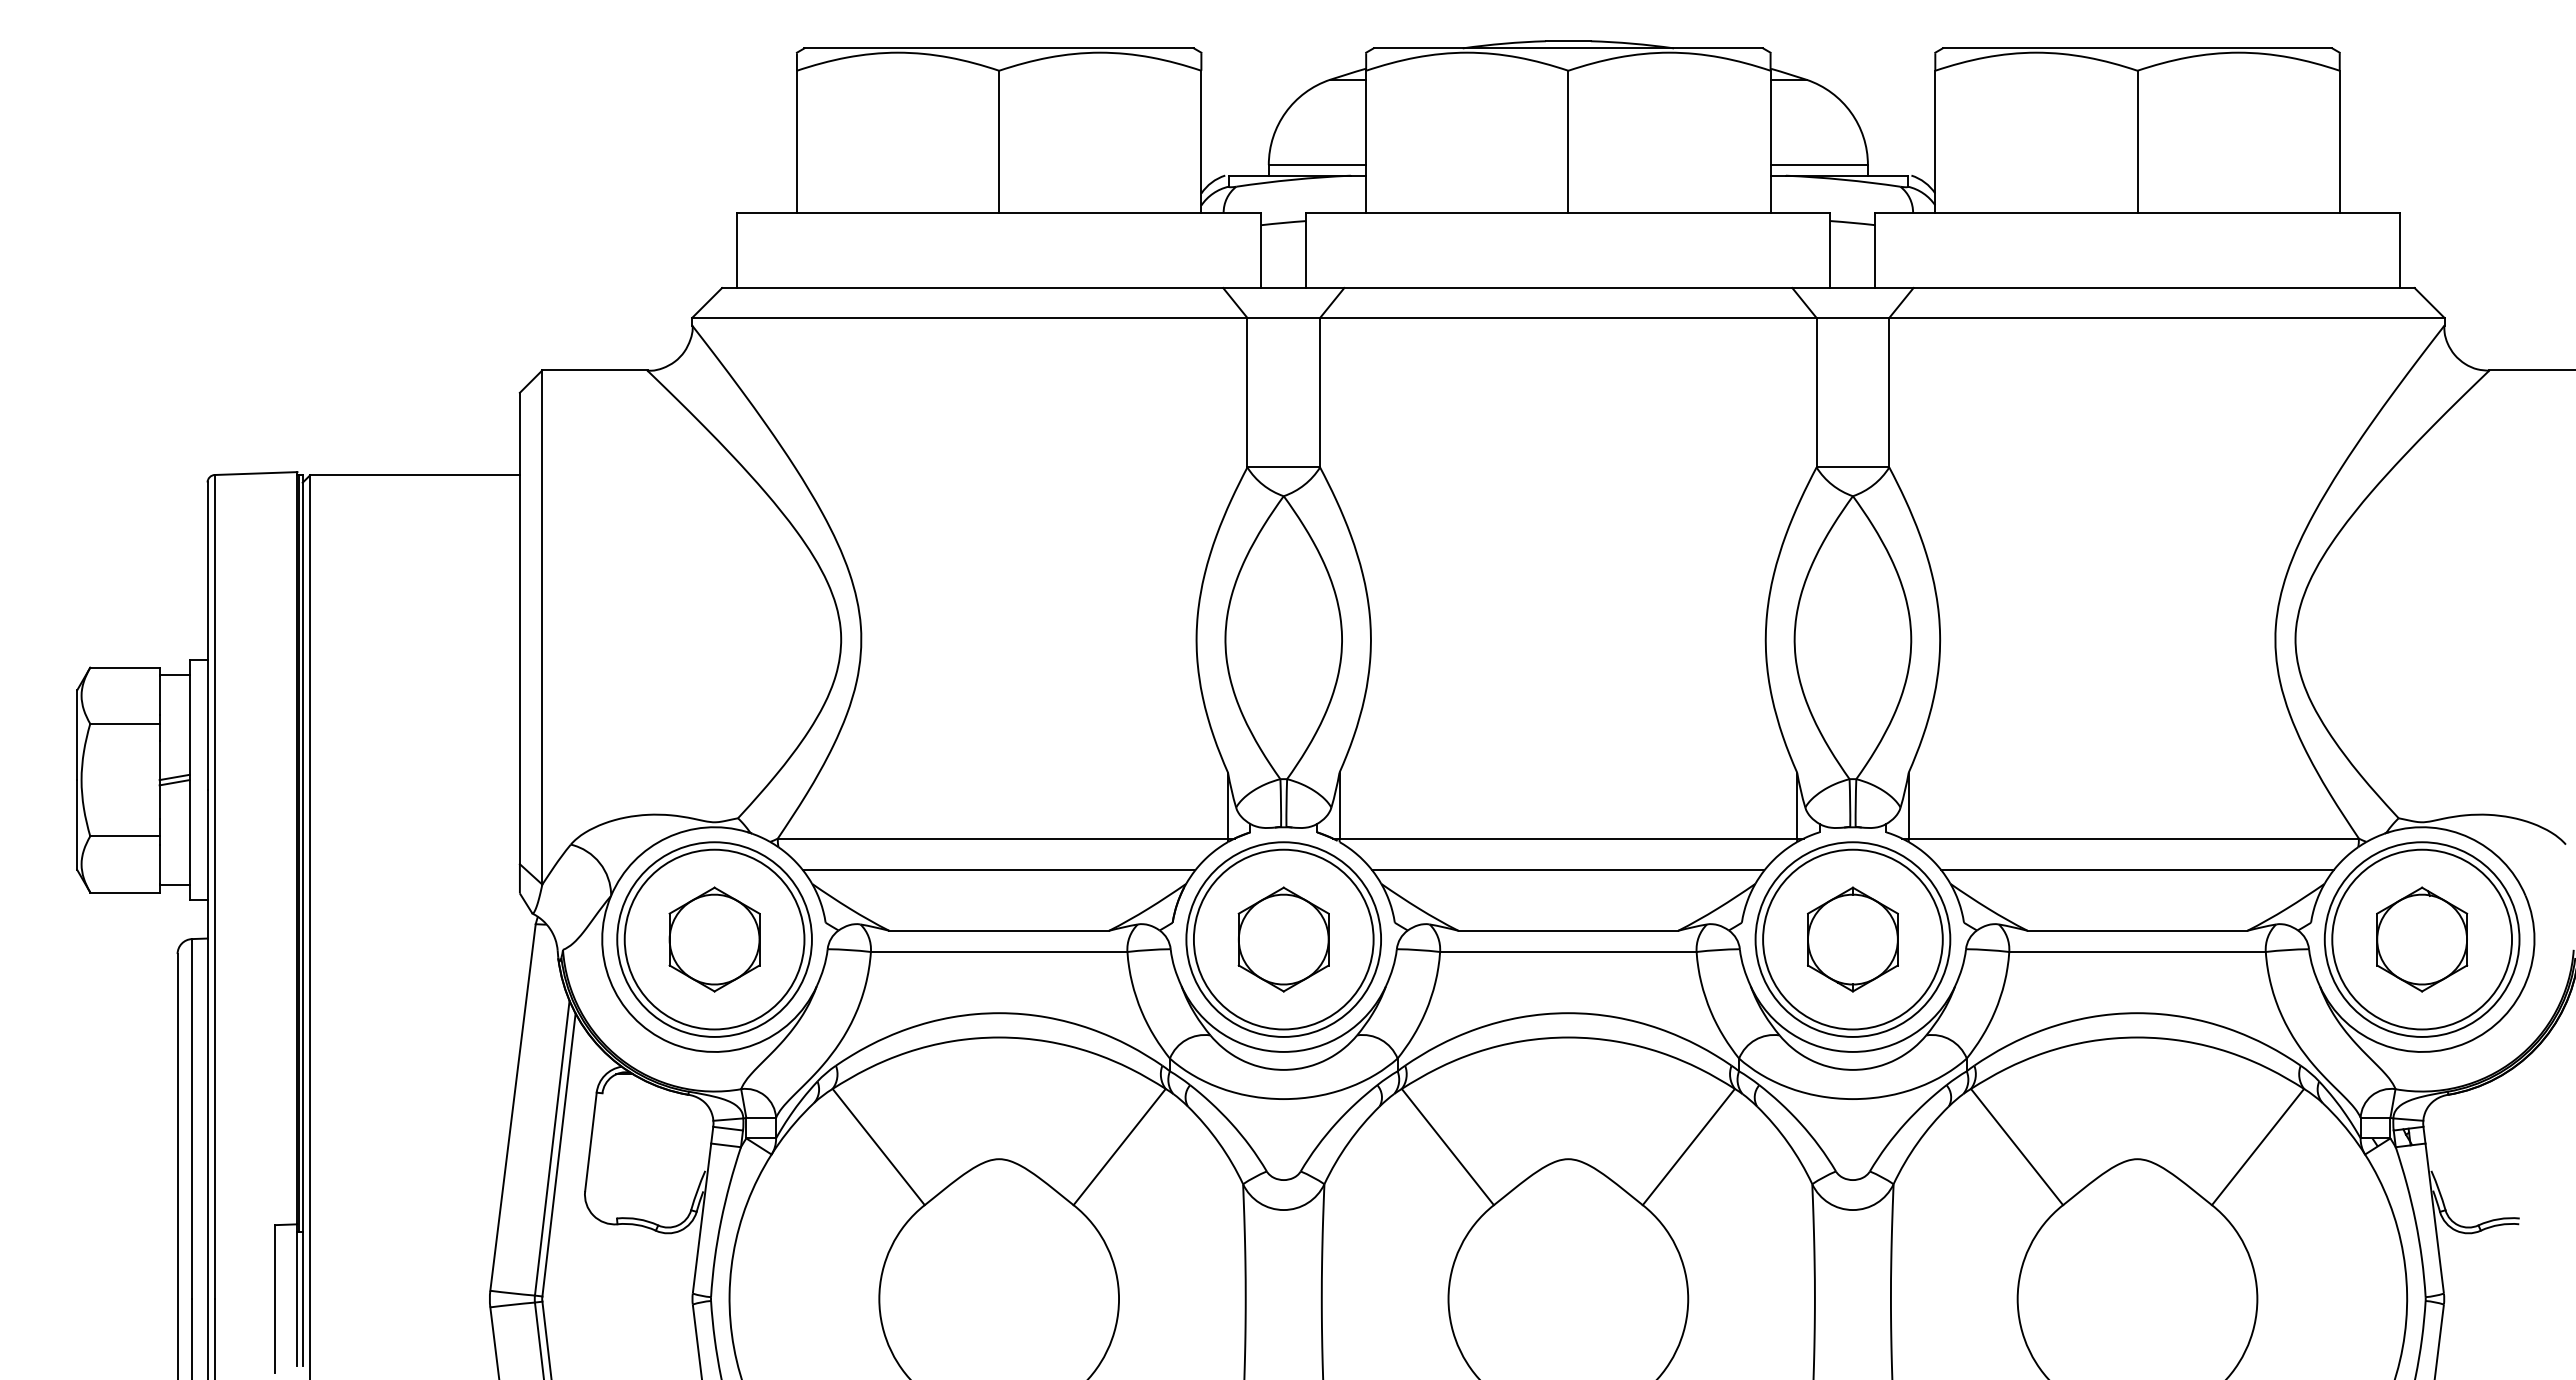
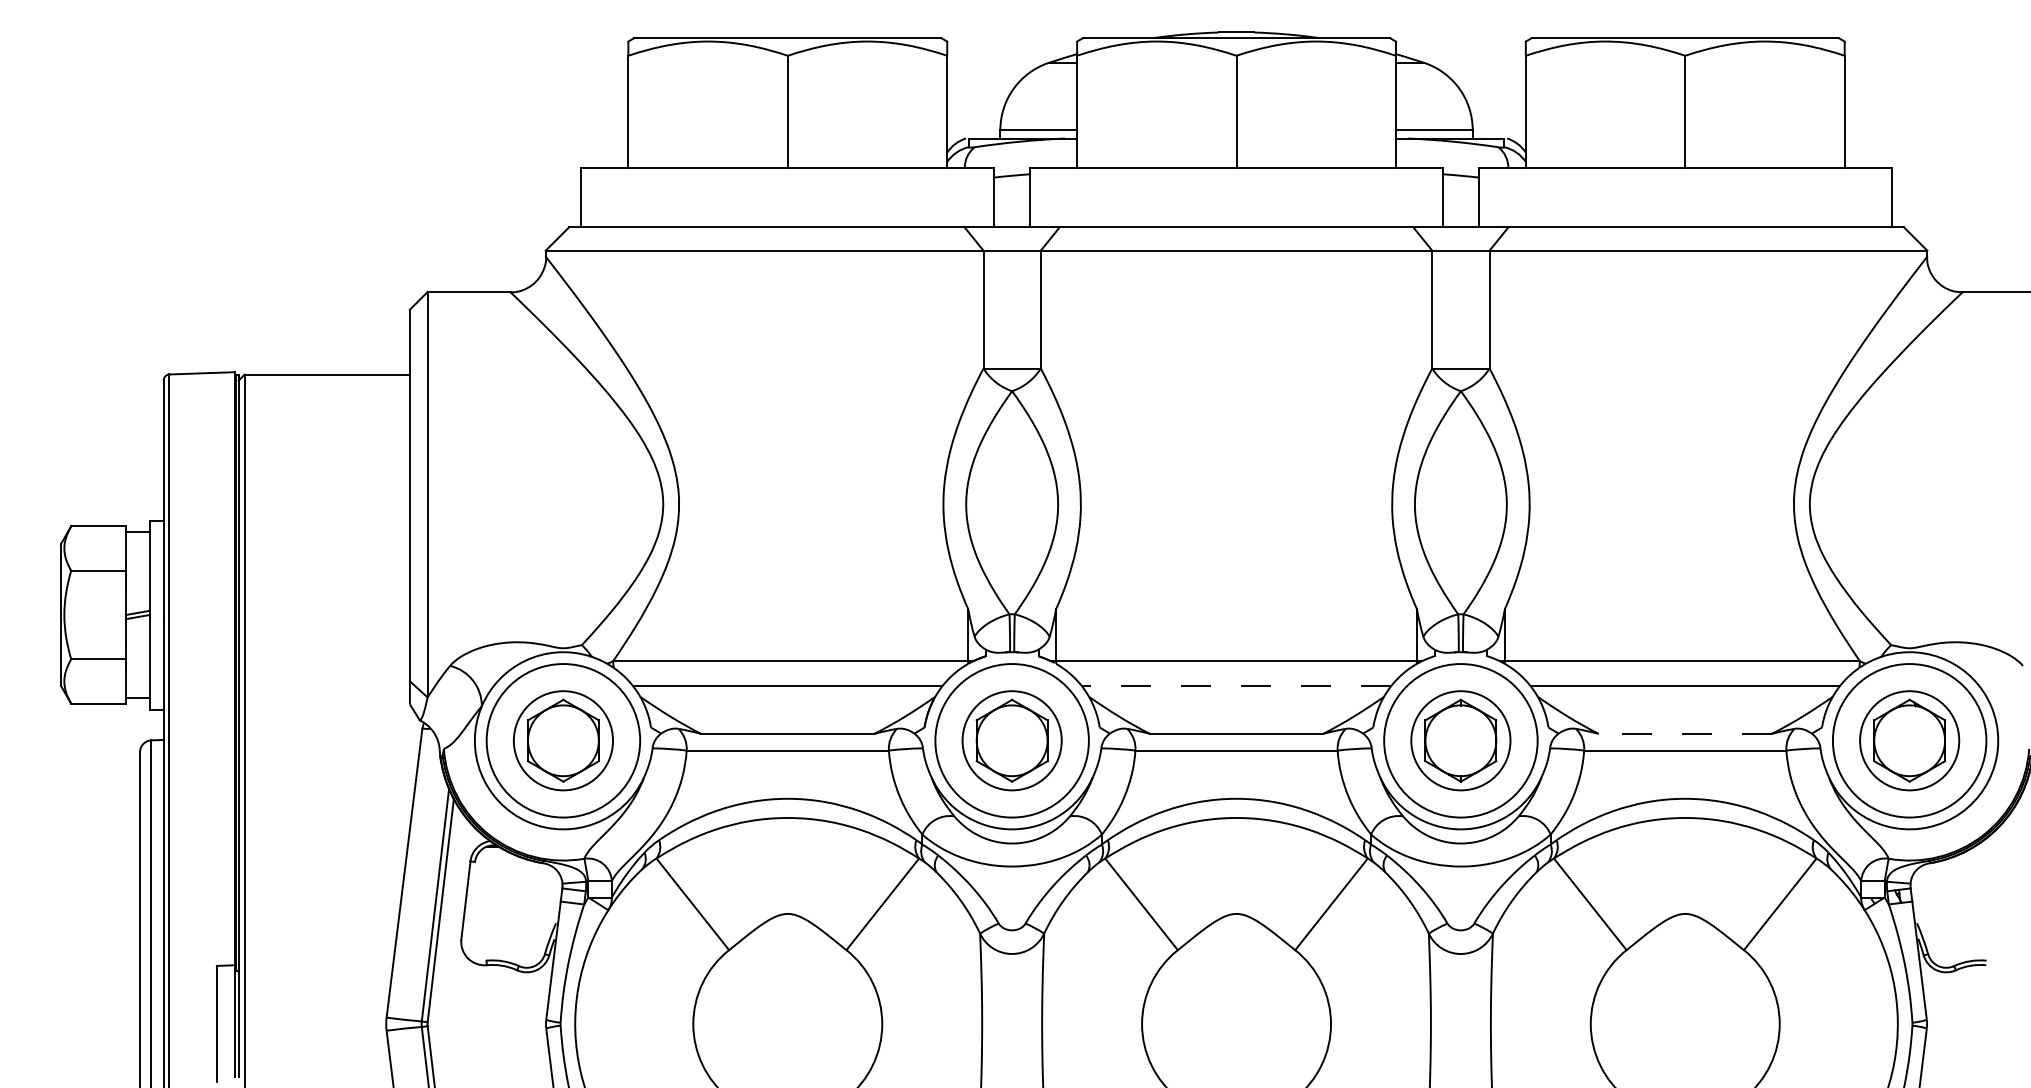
line: (1567, 870) -> (1235, 686), solid -> dashed
line: (2137, 930) -> (1685, 733), solid -> dashed
circle: (714, 939) -> (563, 740), size x0.7
circle: (1283, 939) -> (1011, 740), size x0.7
circle: (1852, 939) -> (1460, 740), size x0.7
circle: (2422, 939) -> (1909, 740), size x0.7

